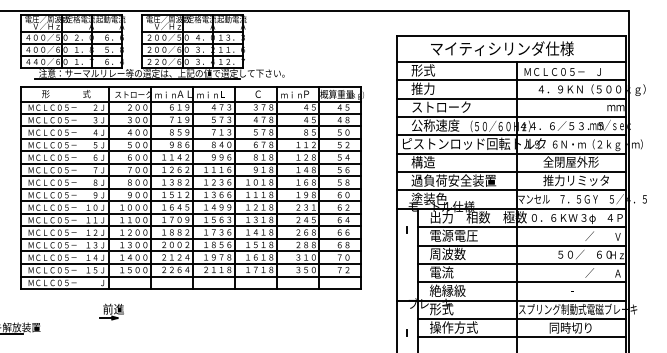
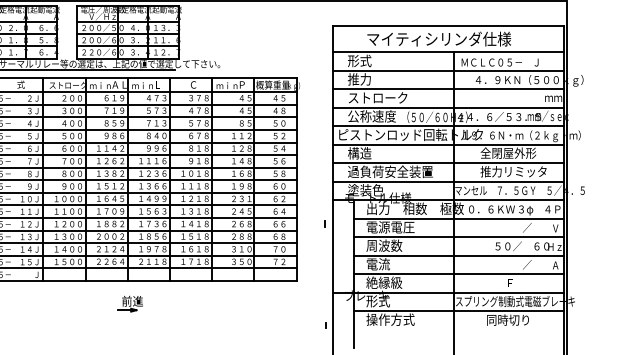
line: (406, 229) -> (324, 223), moved
part: (111, 311) -> (130, 303), moved
line: (406, 332) -> (325, 324), moved
line: (521, 337) -> (458, 329), removed

